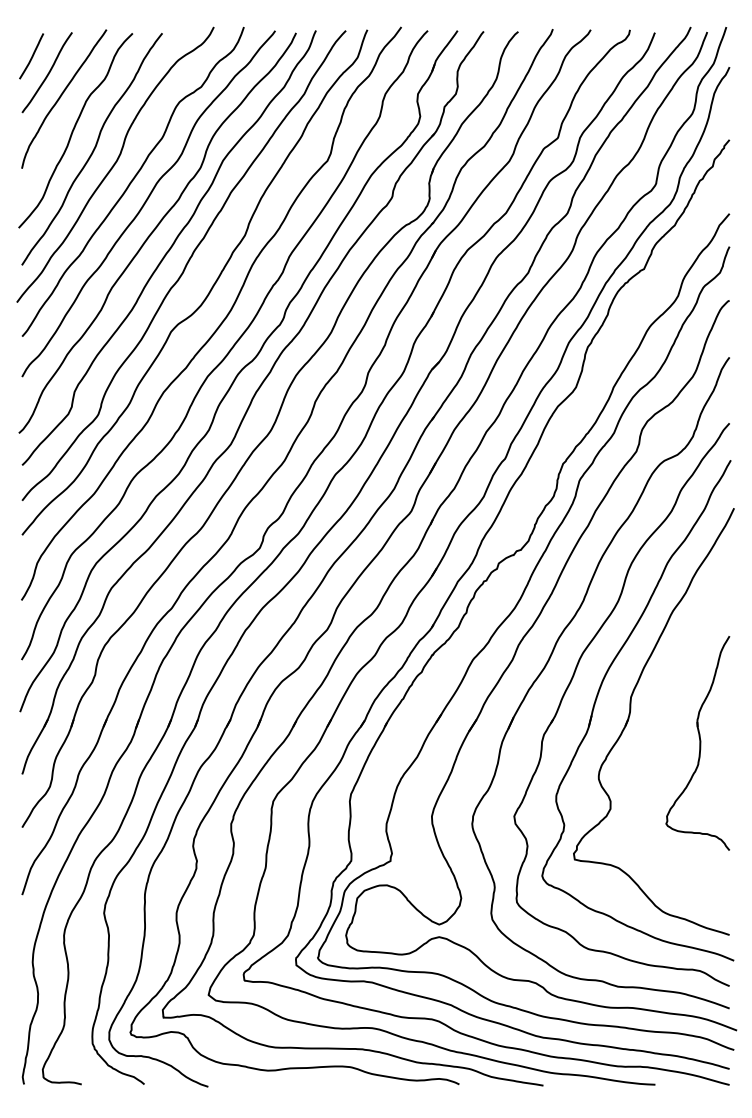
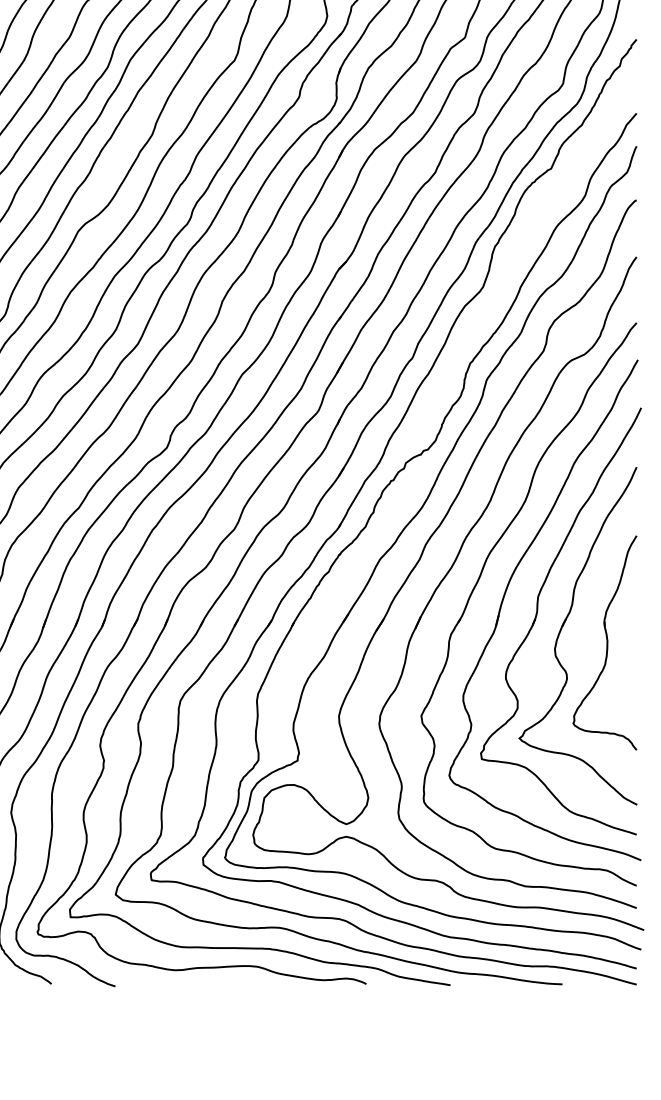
part: (654, 731) -> (561, 631), added

